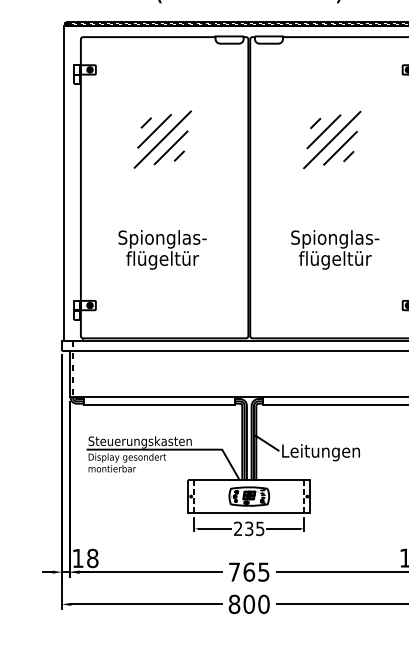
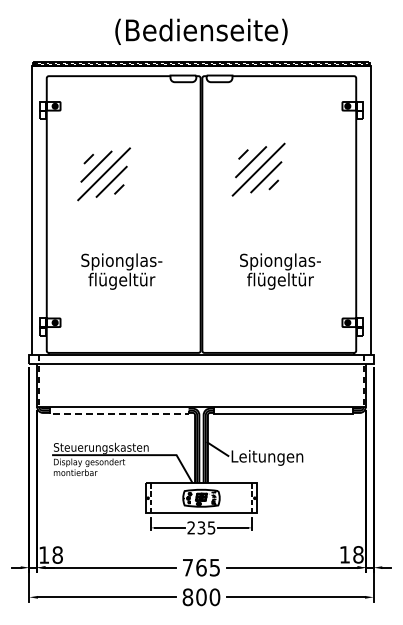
part: (162, 139) -> (103, 174), moved
part: (332, 139) -> (258, 169), moved
line: (160, 405) -> (119, 414), solid -> dashed

